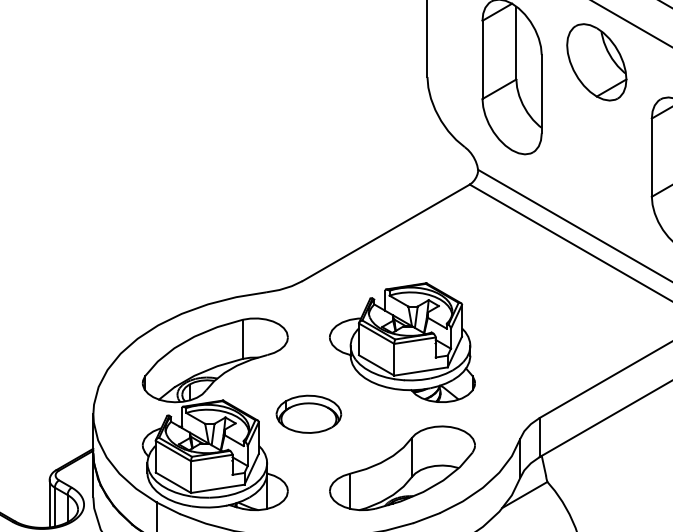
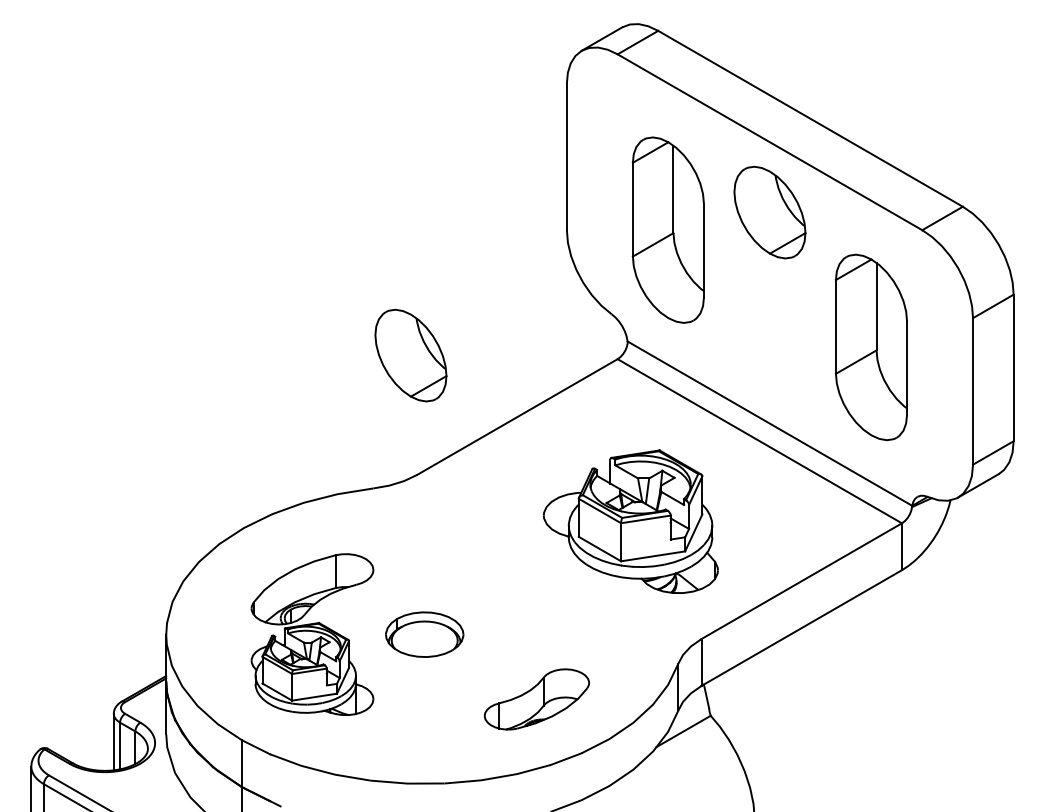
part: (297, 181) -> (410, 355), added
part: (402, 342) -> (630, 521), moved
part: (215, 414) -> (312, 634), size x0.7
part: (402, 468) -> (536, 699), size x0.6

